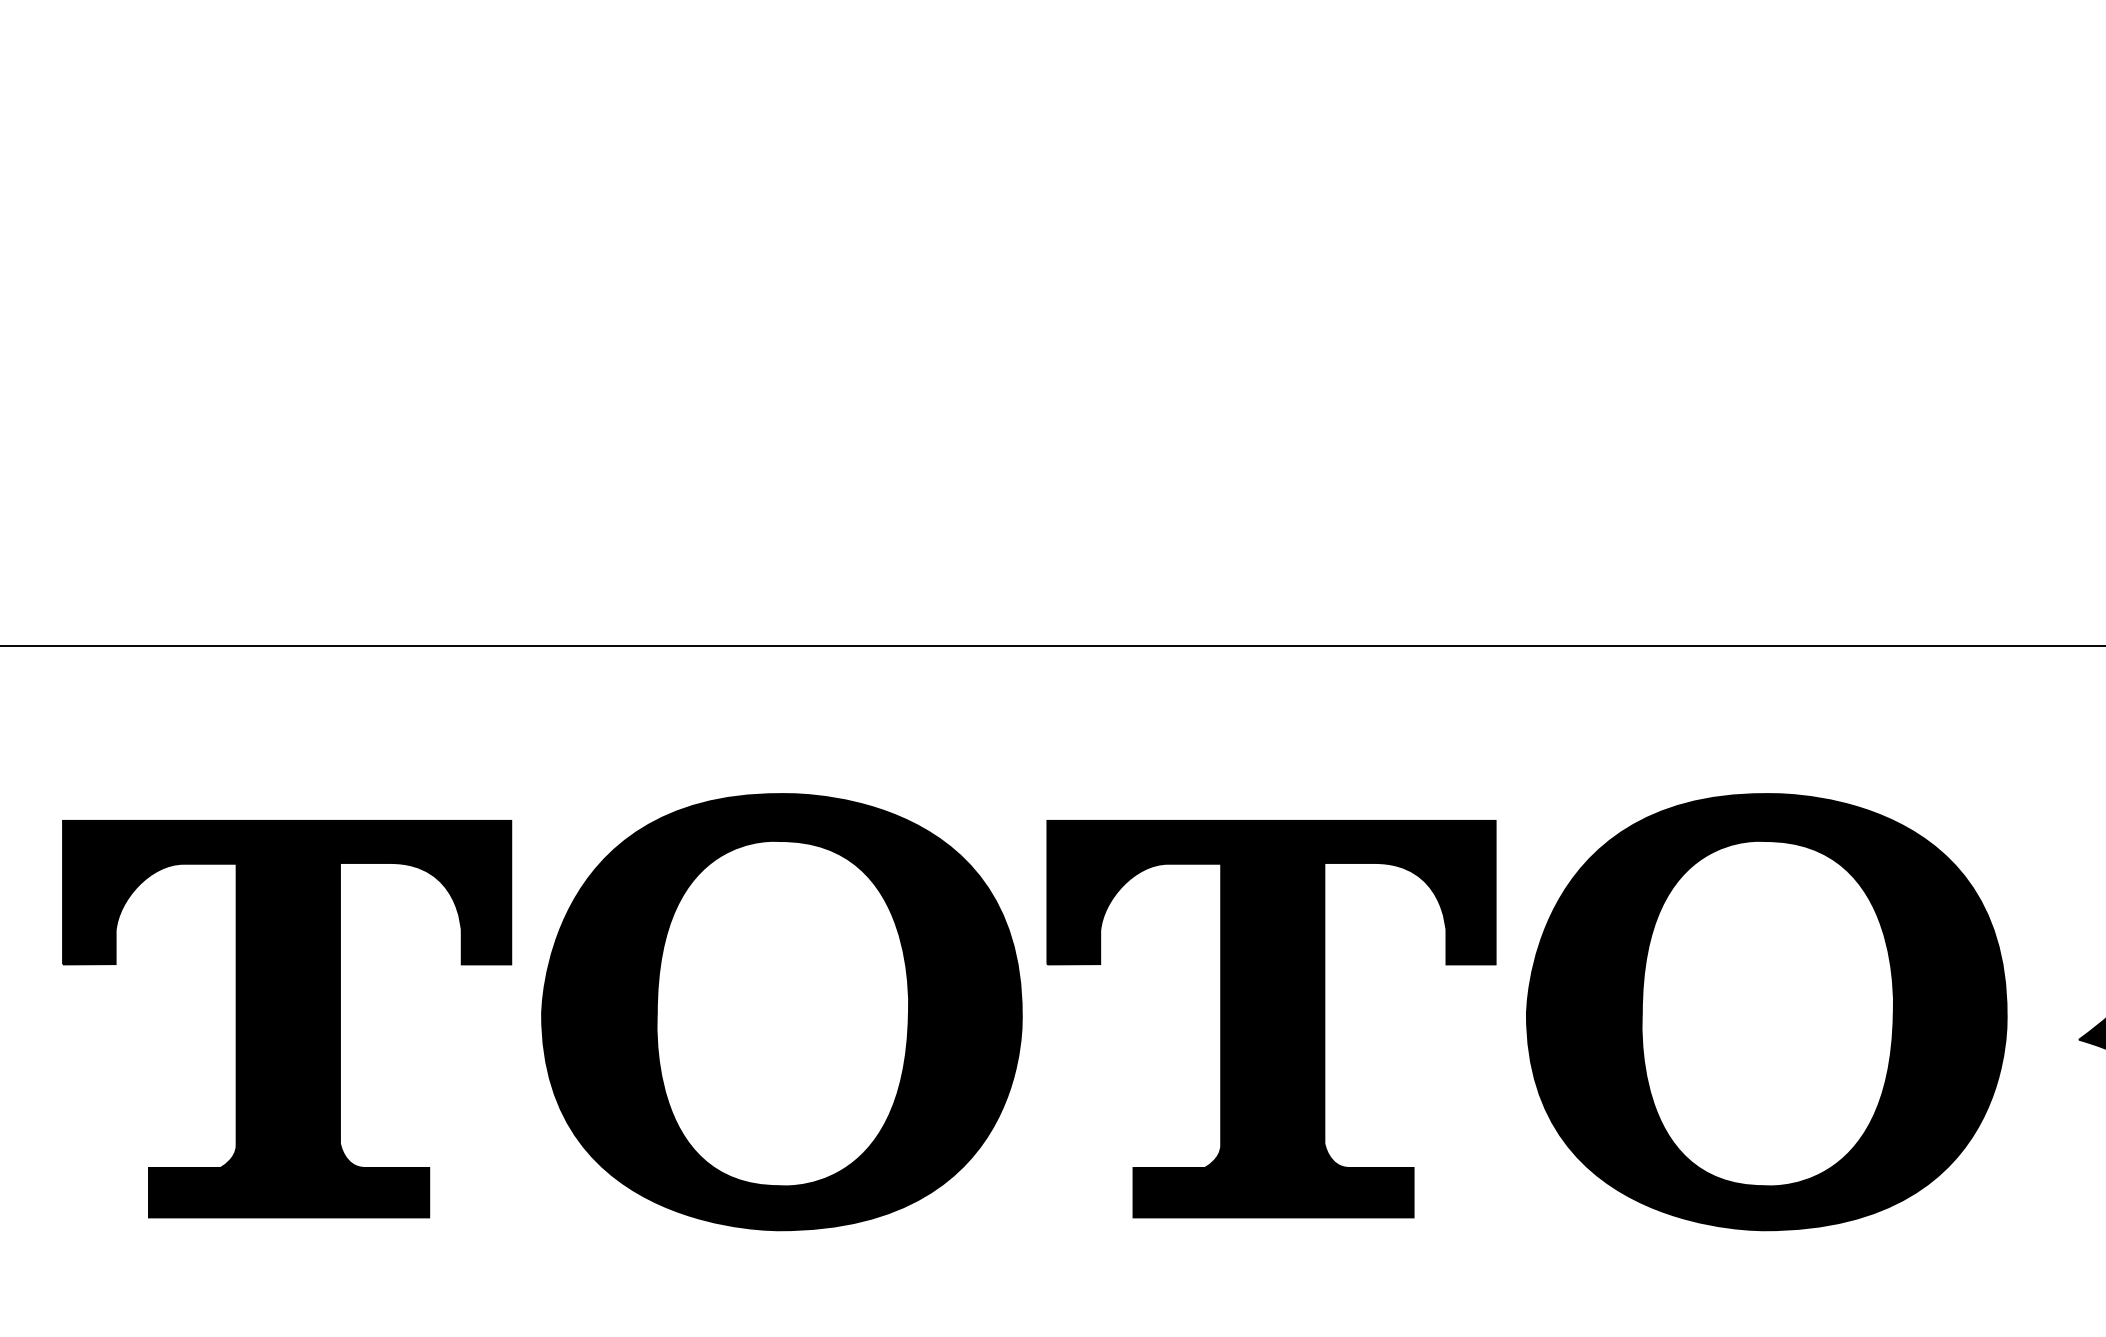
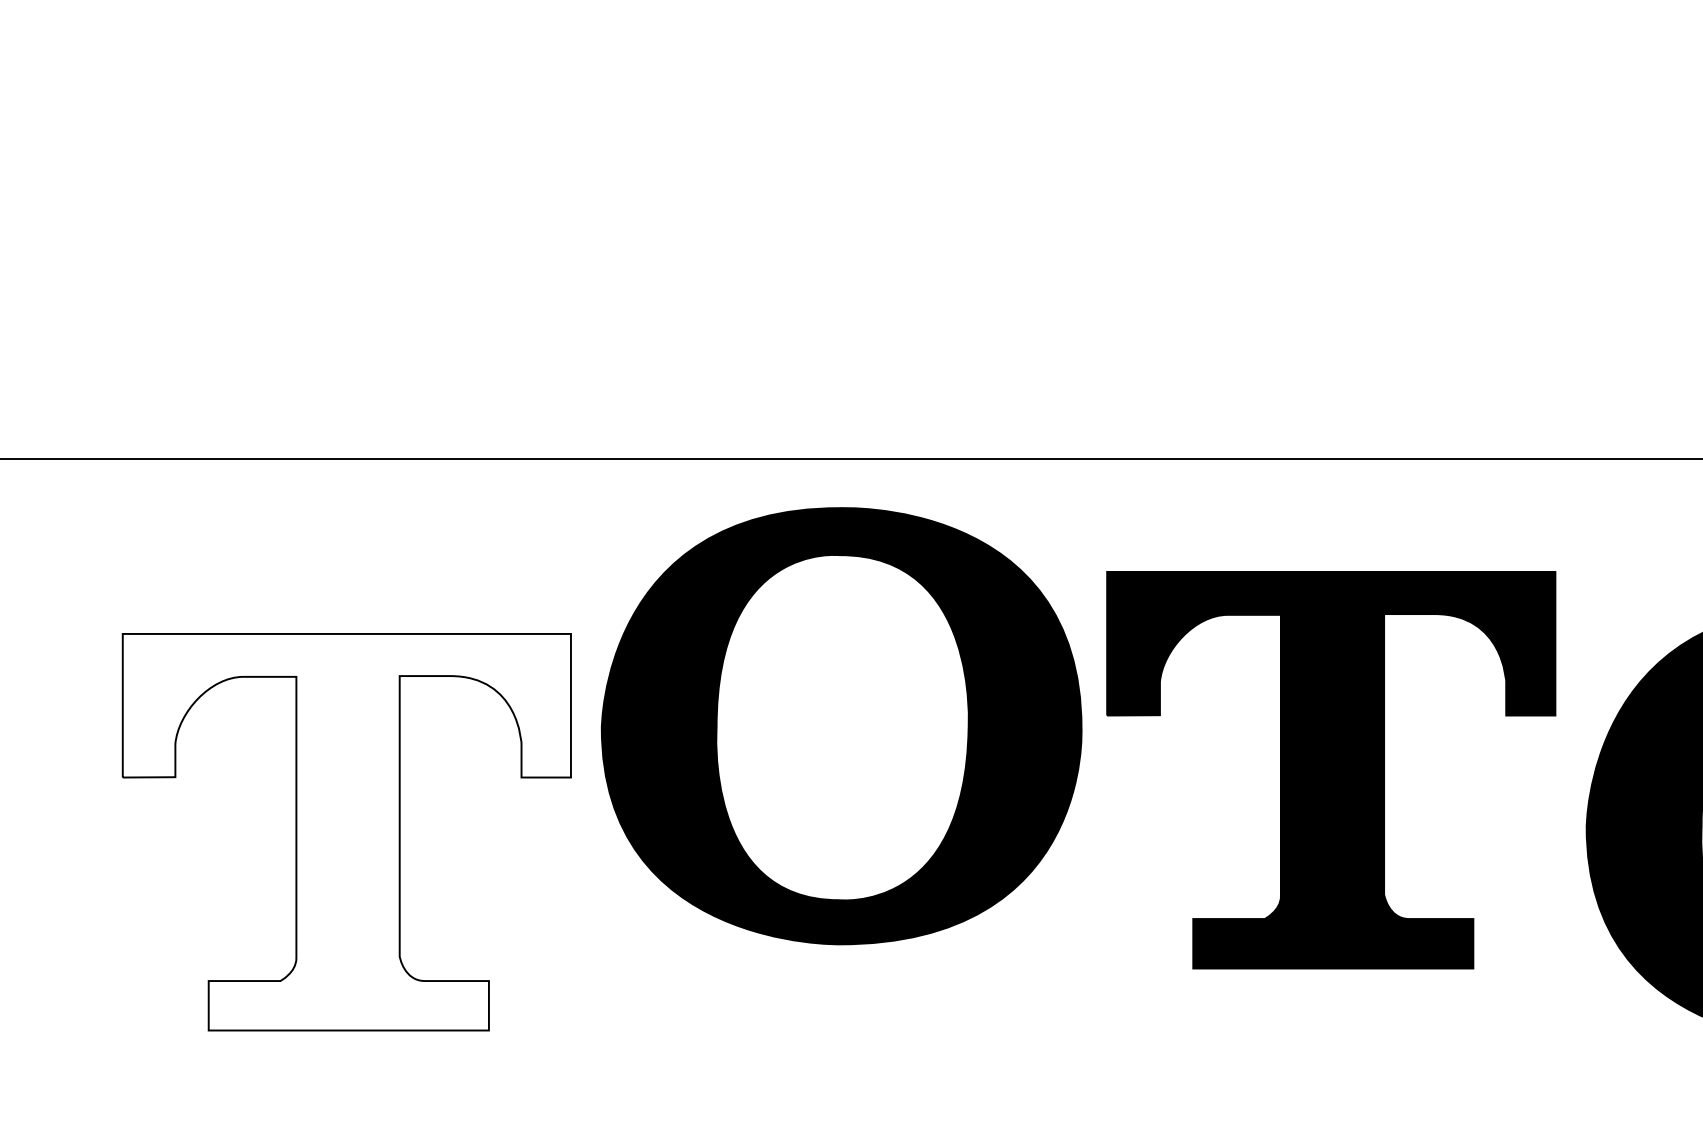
part: (781, 1012) -> (841, 726), moved
fill: (287, 1018) -> (347, 831), removed
part: (1271, 1019) -> (1331, 770), moved

